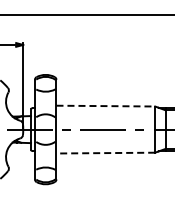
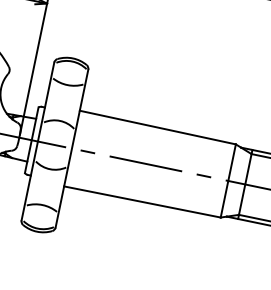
line: (106, 106) -> (158, 128), dashed -> solid
line: (105, 153) -> (141, 202), dashed -> solid

